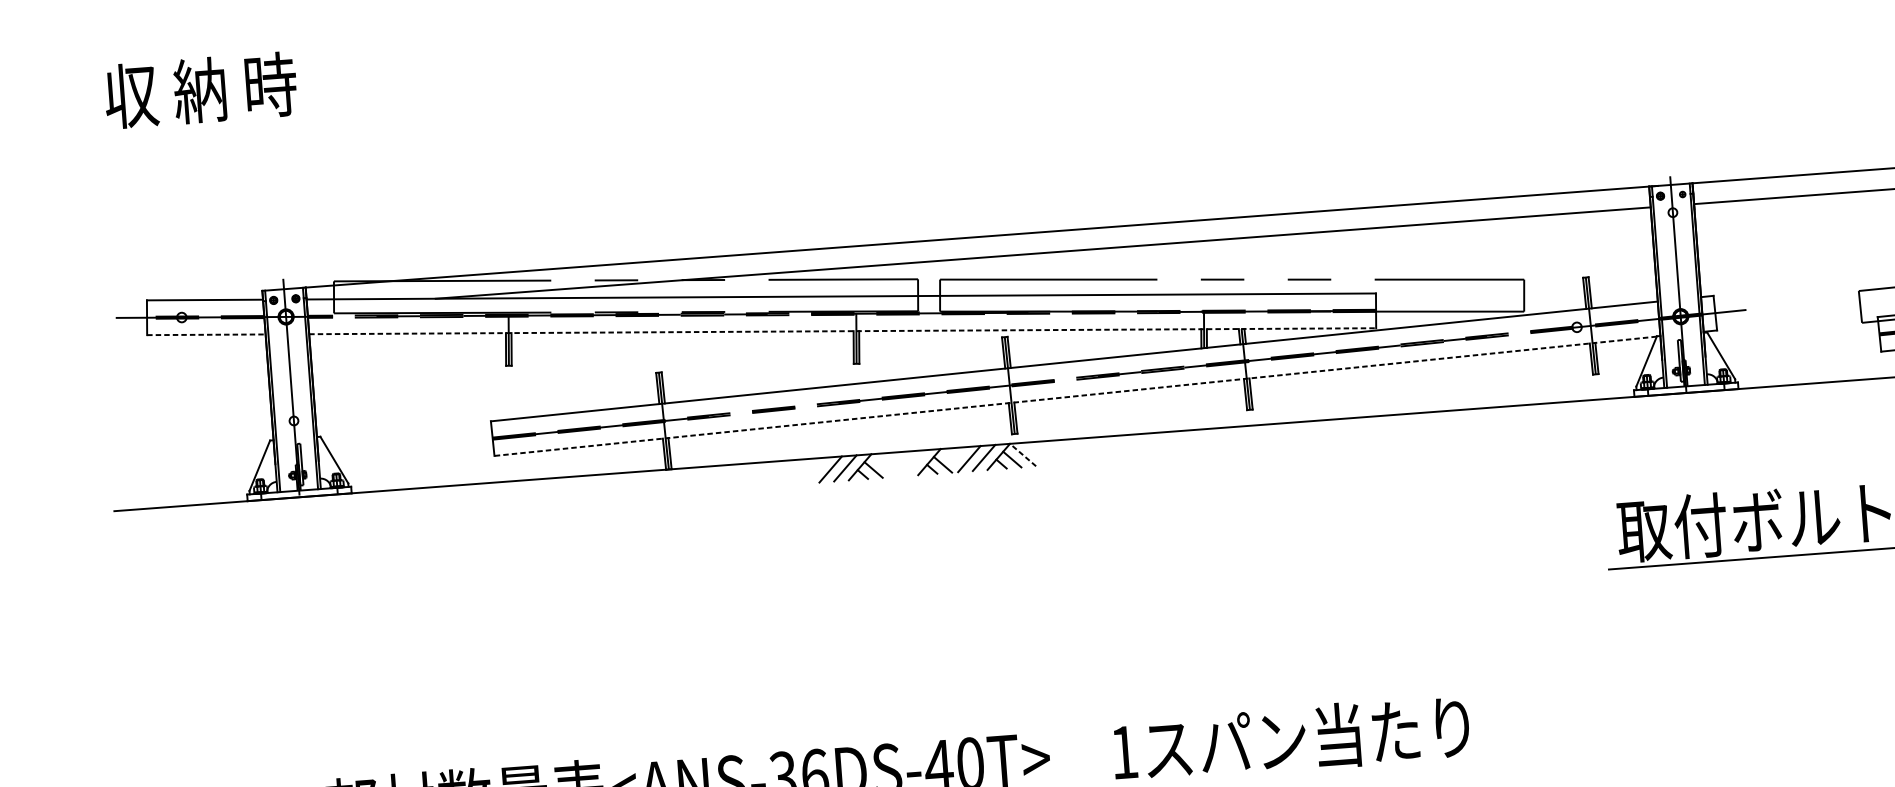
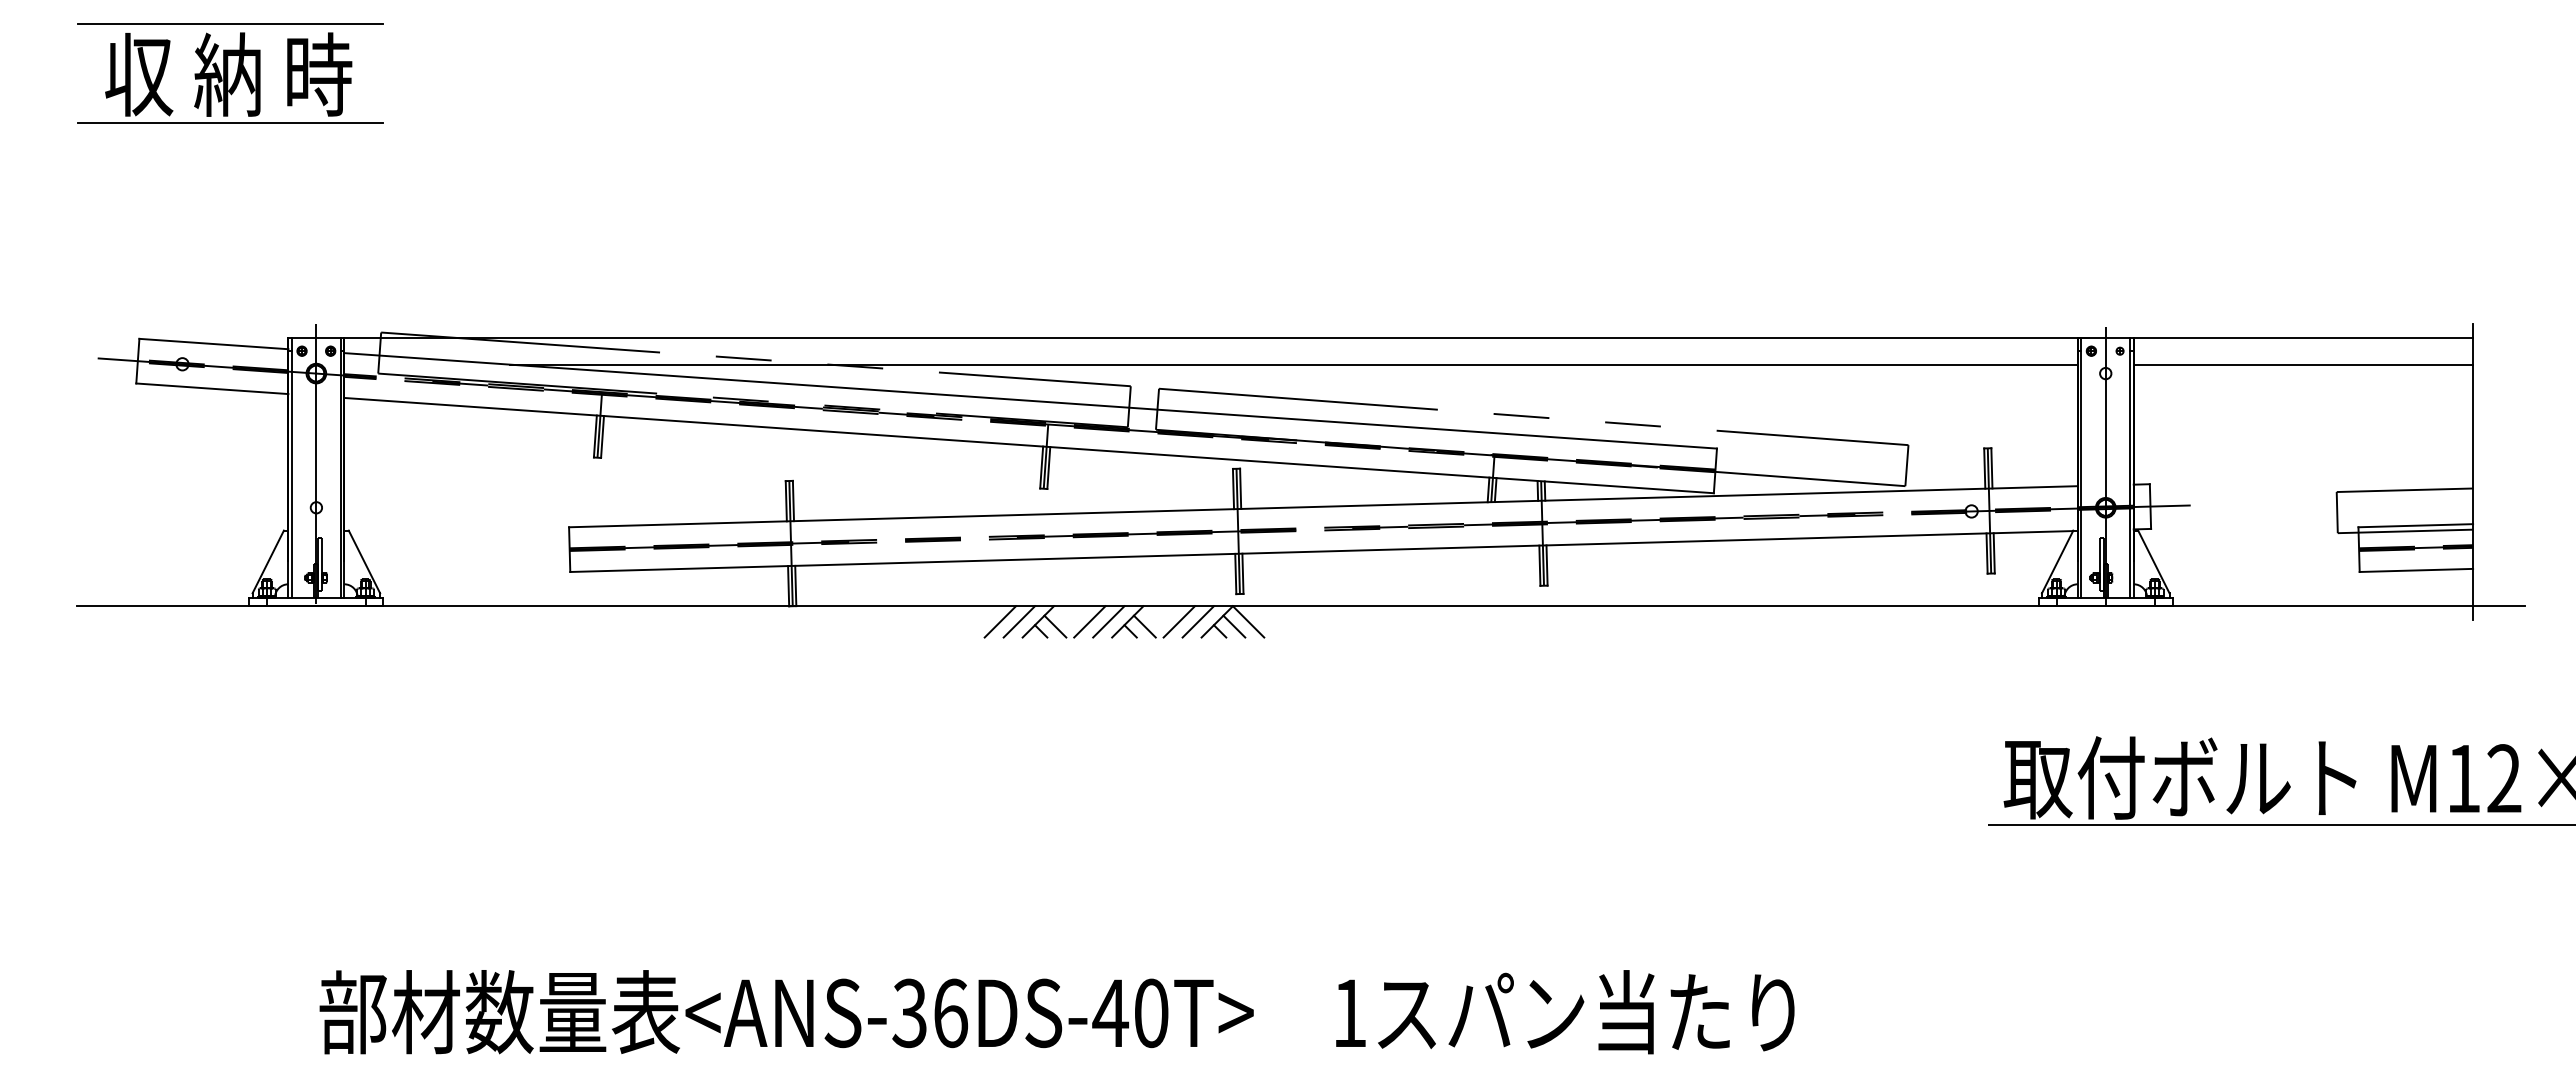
line: (199, 50) -> (230, 23), added
line: (204, 127) -> (229, 122), added
line: (843, 331) -> (1029, 445), dashed -> solid
line: (206, 334) -> (212, 388), dashed -> solid
line: (1075, 396) -> (1321, 551), dashed -> solid
line: (1022, 454) -> (1248, 621), dashed -> solid
line: (914, 462) -> (1108, 621), added
line: (899, 464) -> (1089, 621), added

